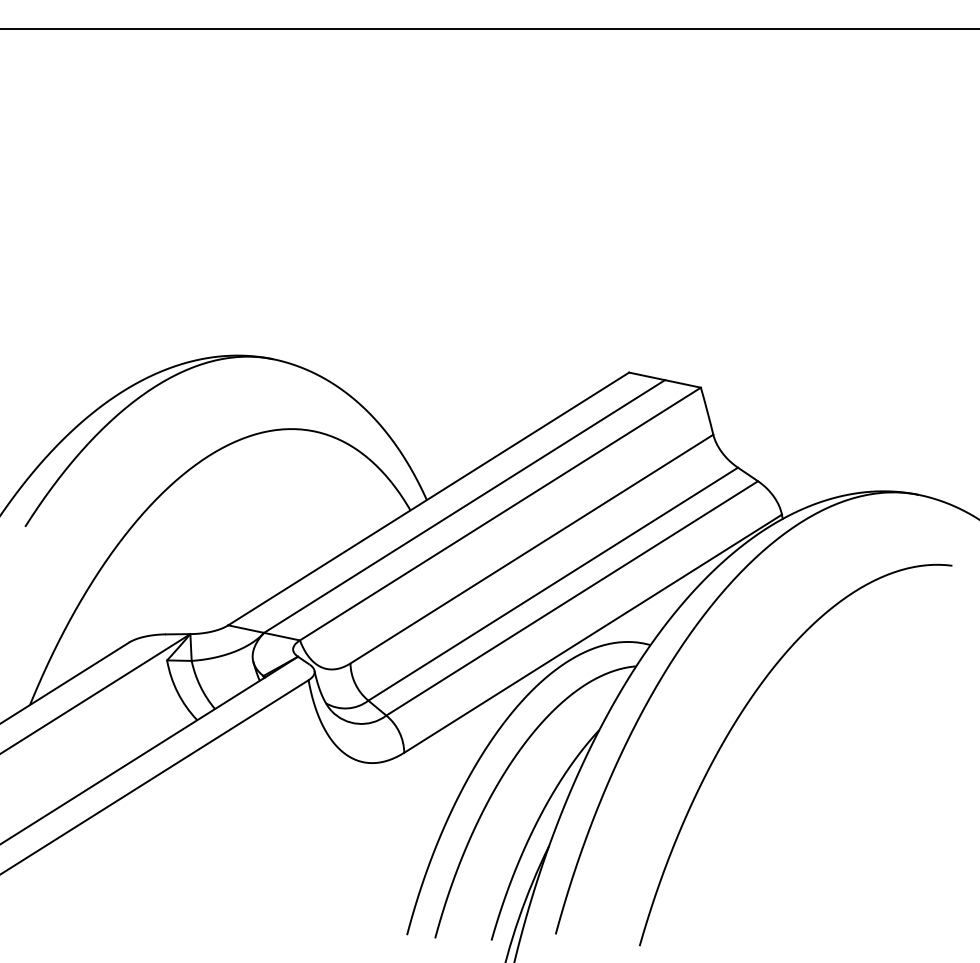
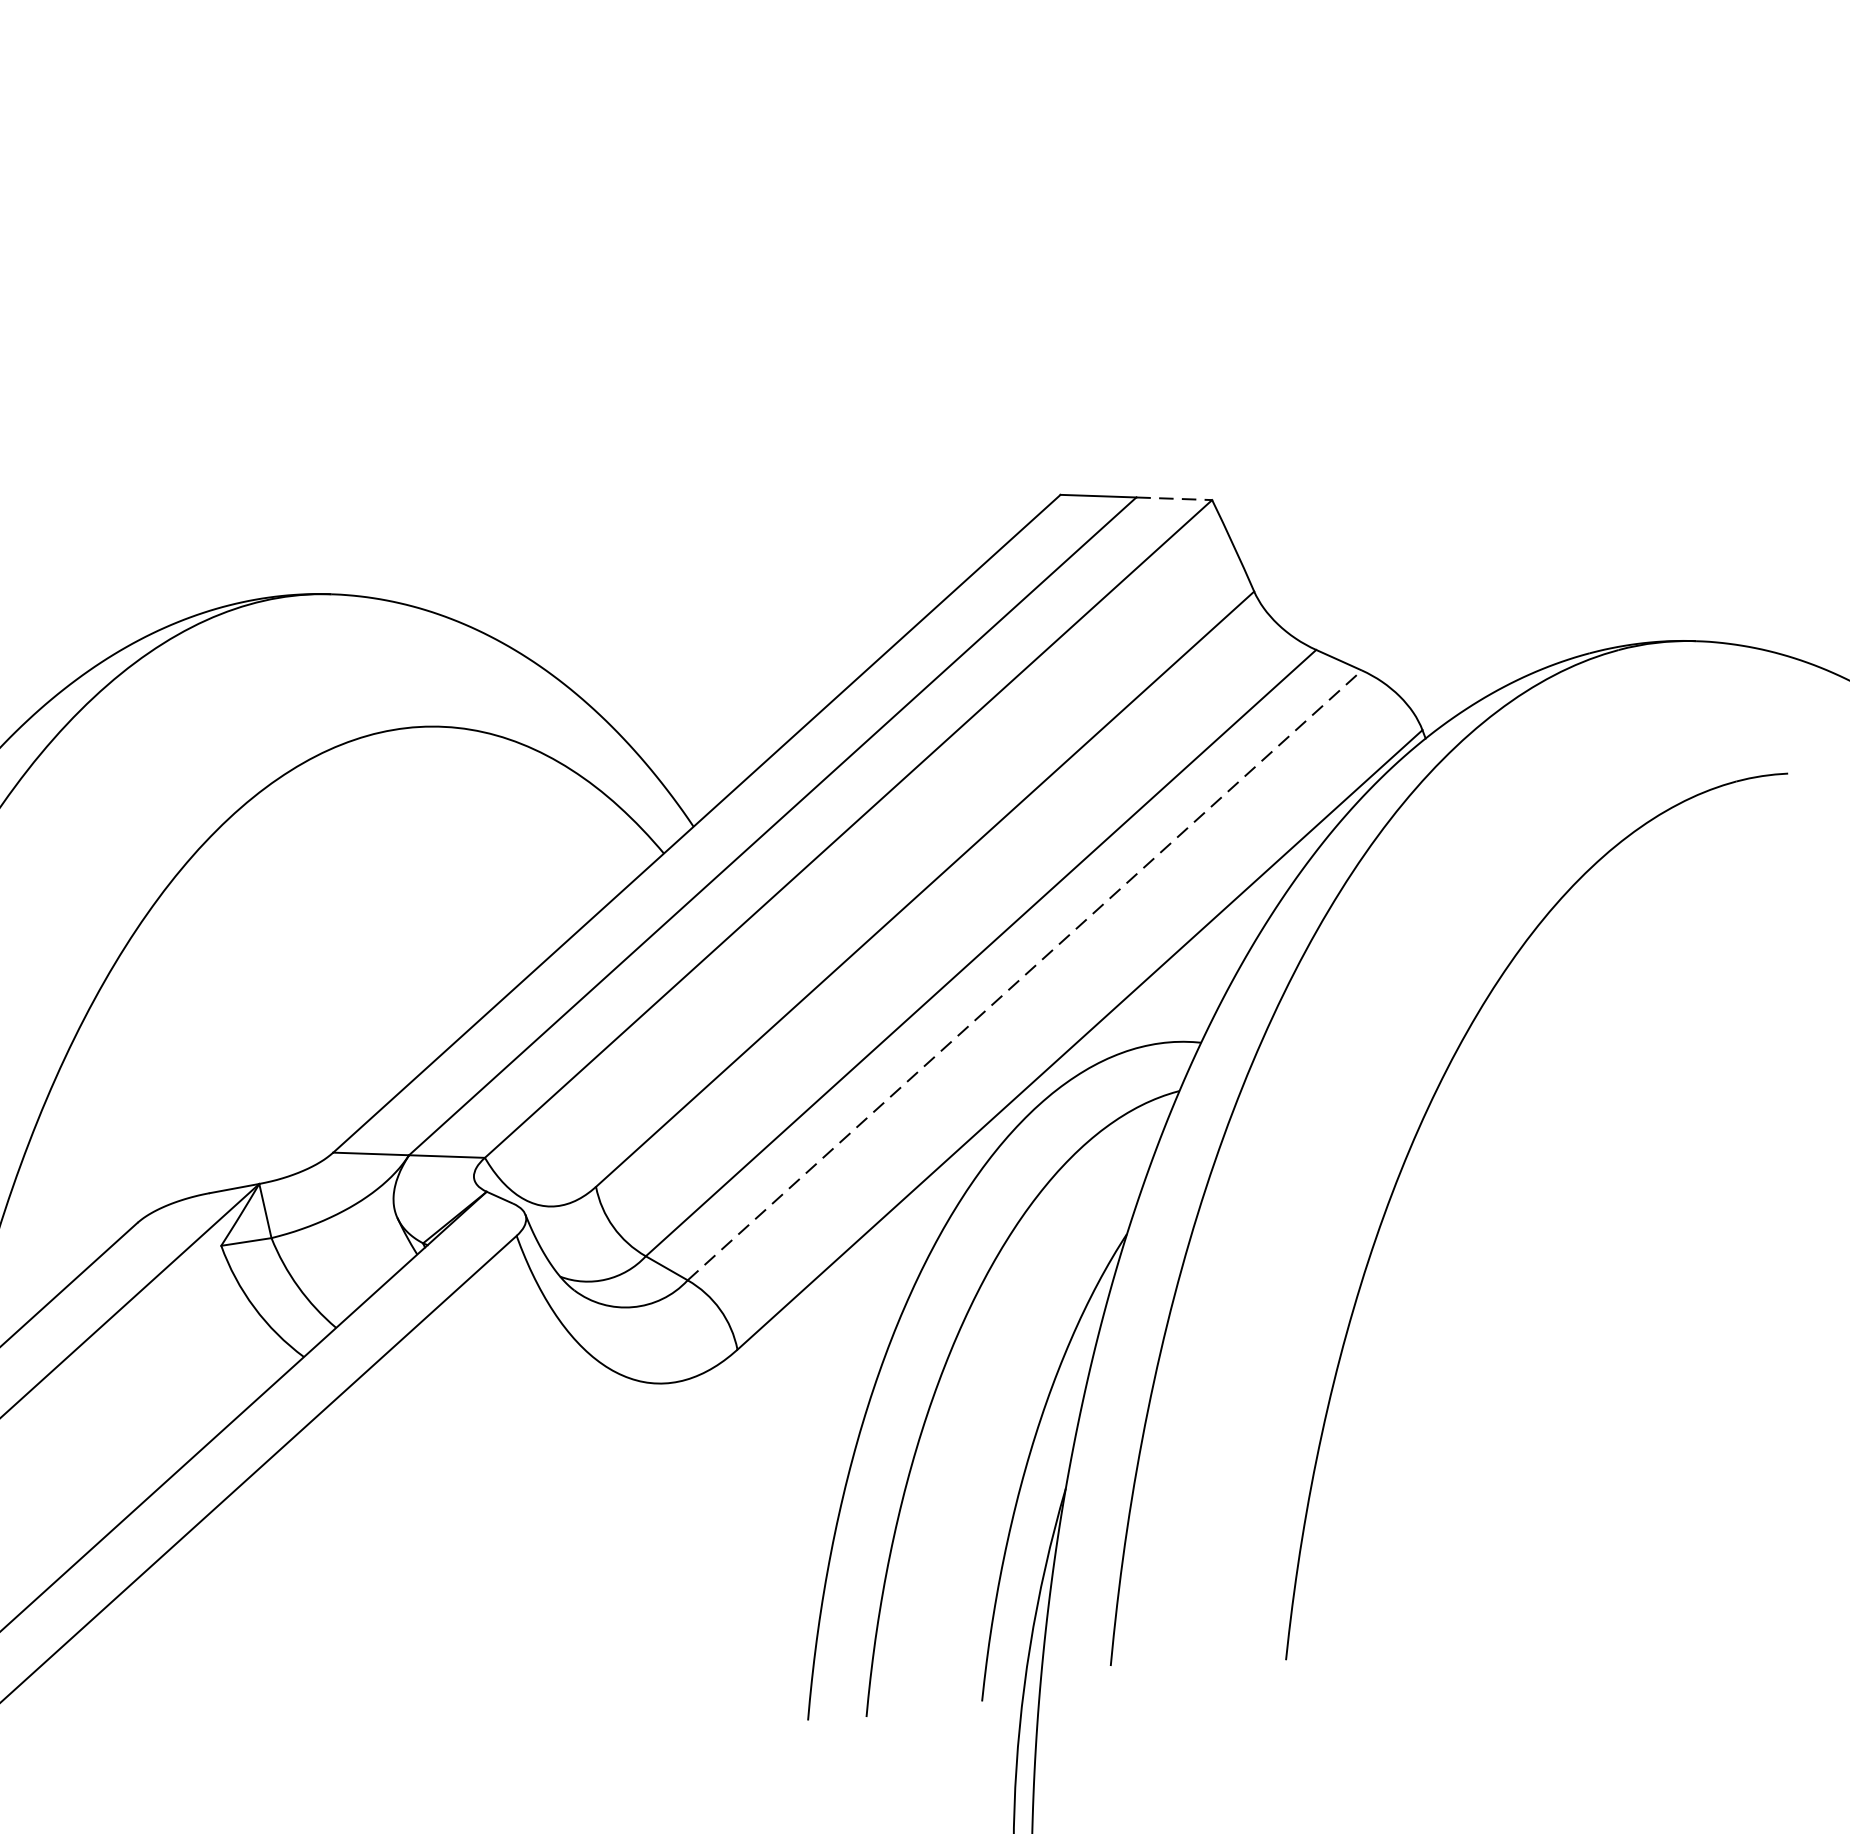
line: (683, 384) -> (1175, 499), solid -> dashed
line: (572, 598) -> (1025, 975), solid -> dashed

